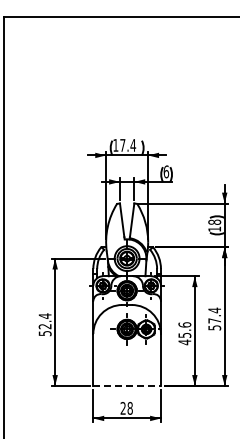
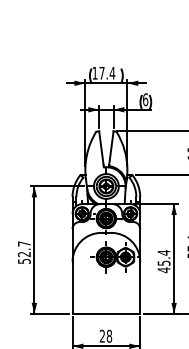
text: (44, 316) -> (23, 244), 52.4 -> 52.7
text: (184, 324) -> (163, 252), 45.6 -> 45.4
line: (127, 385) -> (106, 313), dashed -> solid

